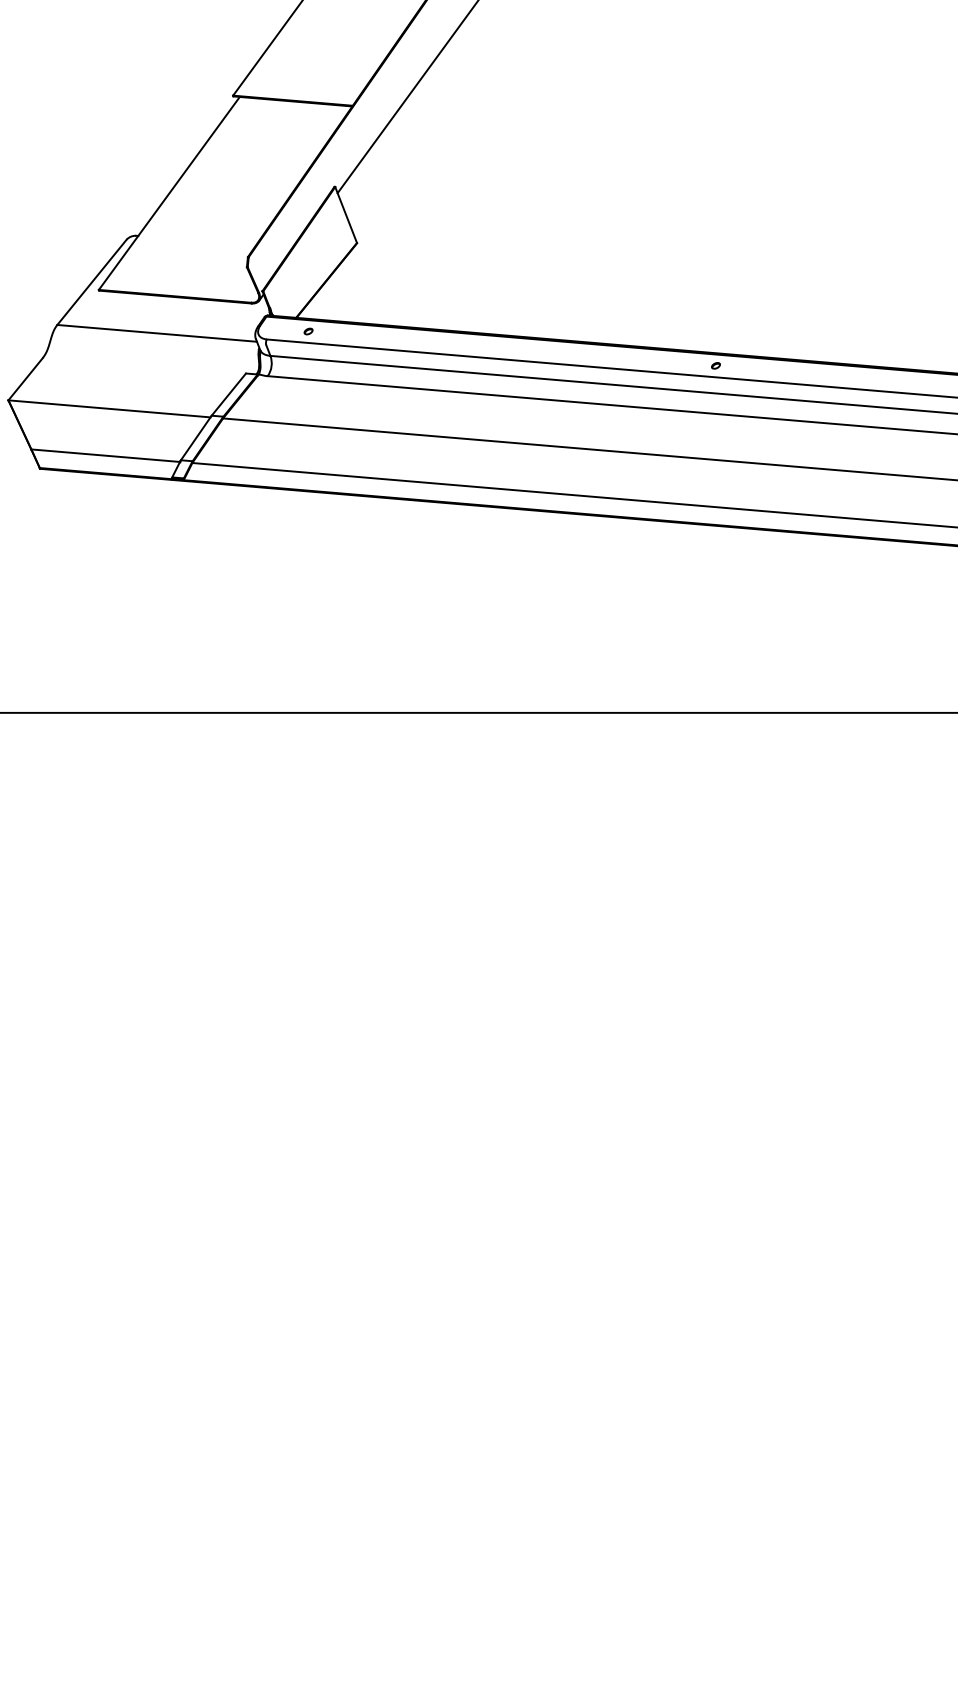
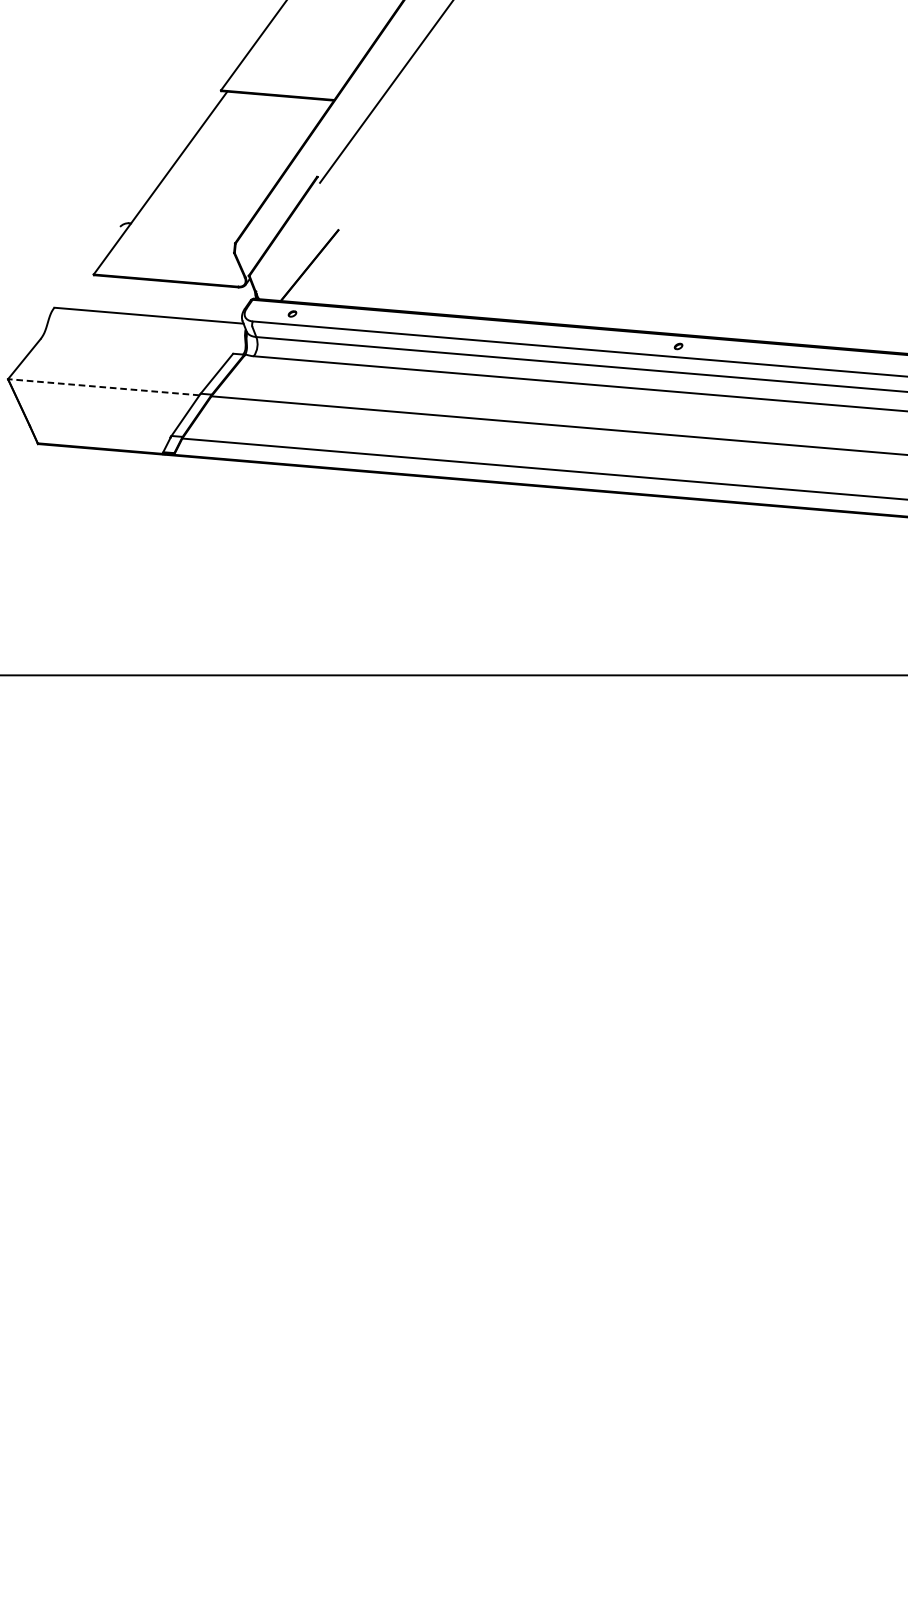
line: (346, 215) -> (328, 204), removed
line: (91, 281) -> (86, 266), removed
line: (109, 408) -> (103, 386), solid -> dashed
line: (105, 455) -> (100, 431), removed

